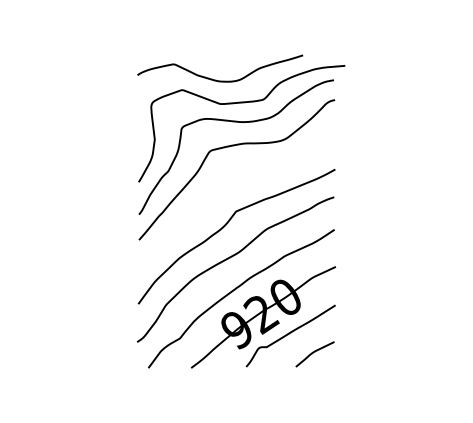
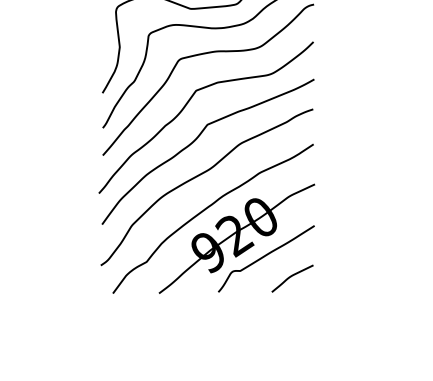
curve: (217, 193) -> (187, 105), added

